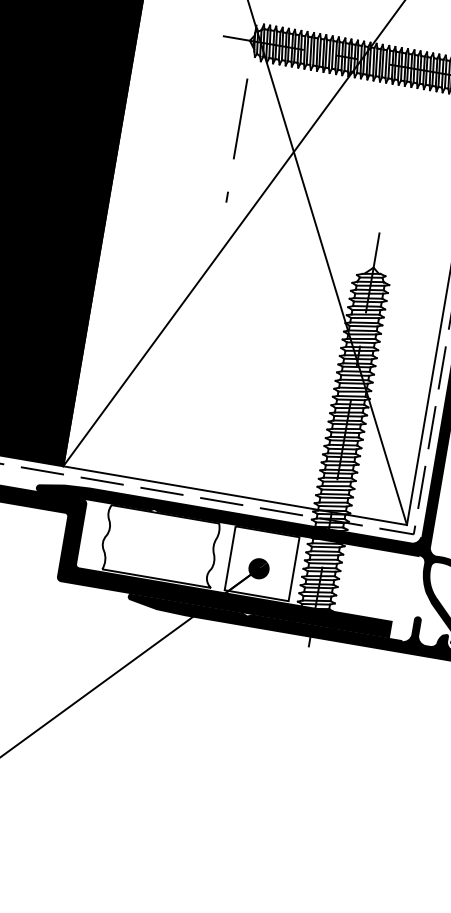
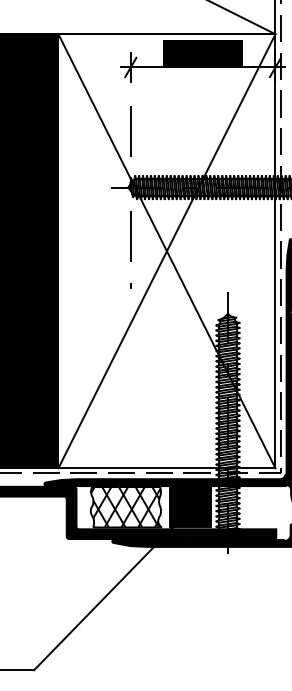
hatch: (158, 546) -> (125, 507), added
fill: (261, 564) -> (190, 507), added

